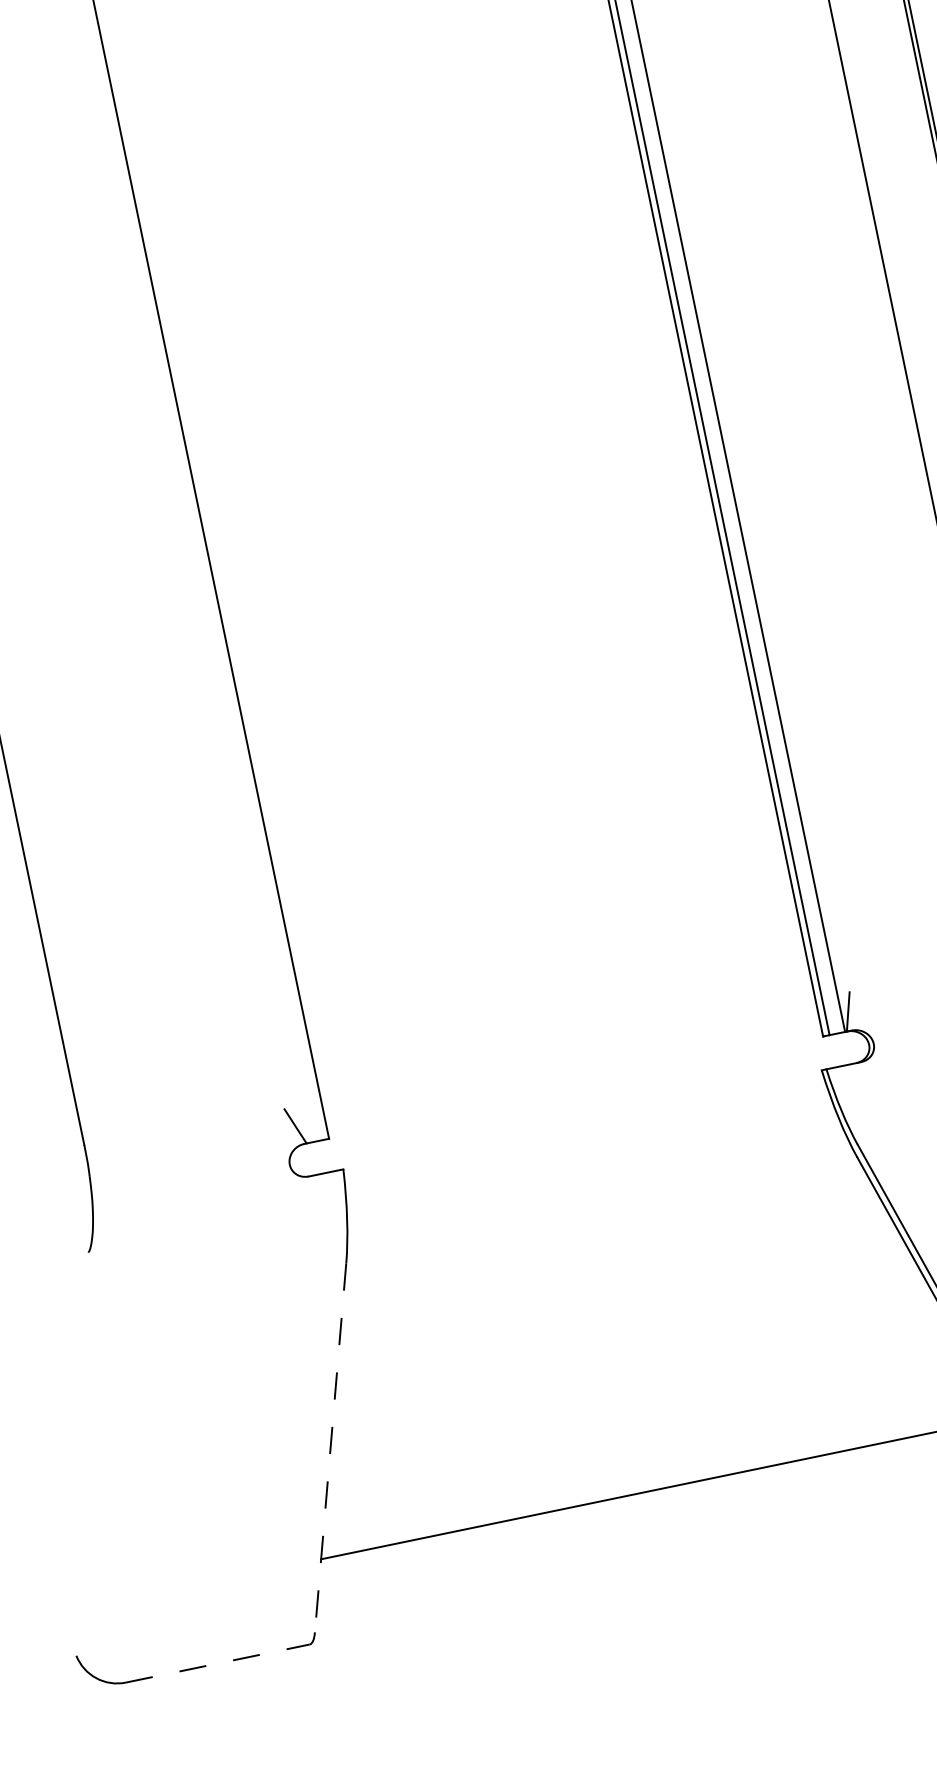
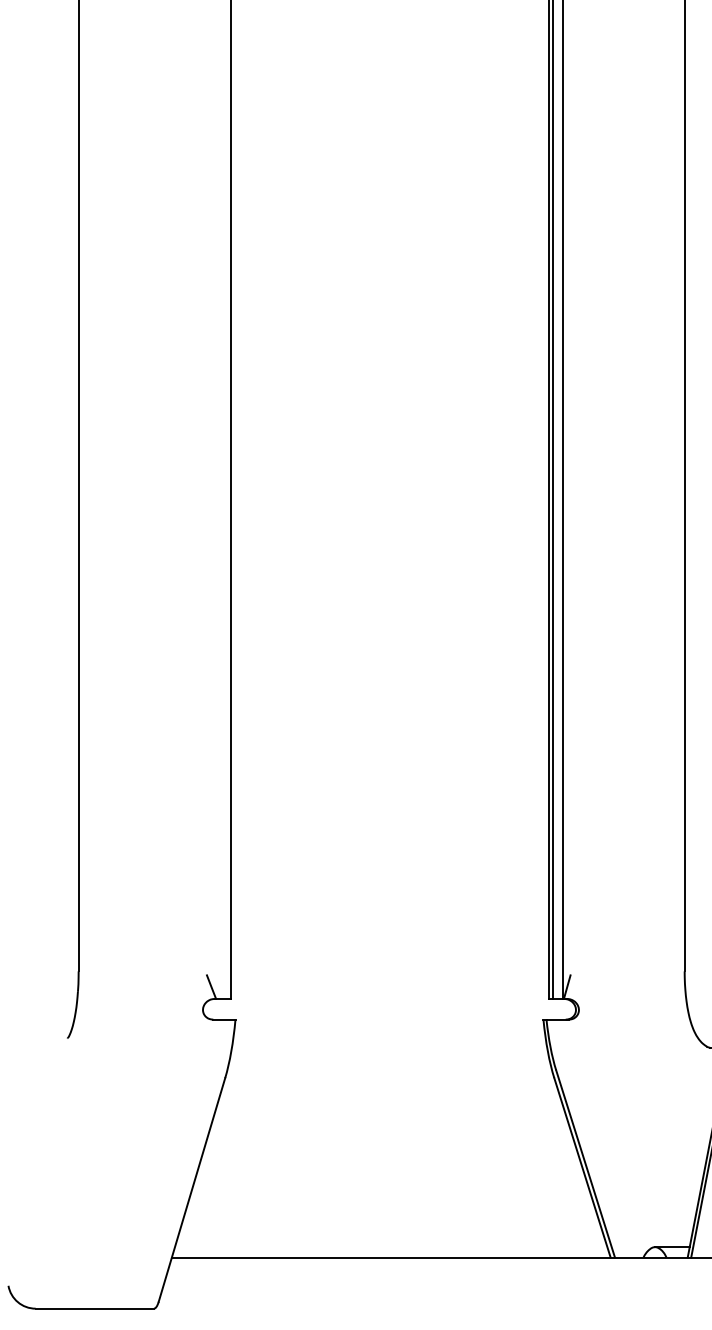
line: (329, 1447) -> (191, 1189), dashed -> solid
line: (218, 1663) -> (95, 1308), dashed -> solid

